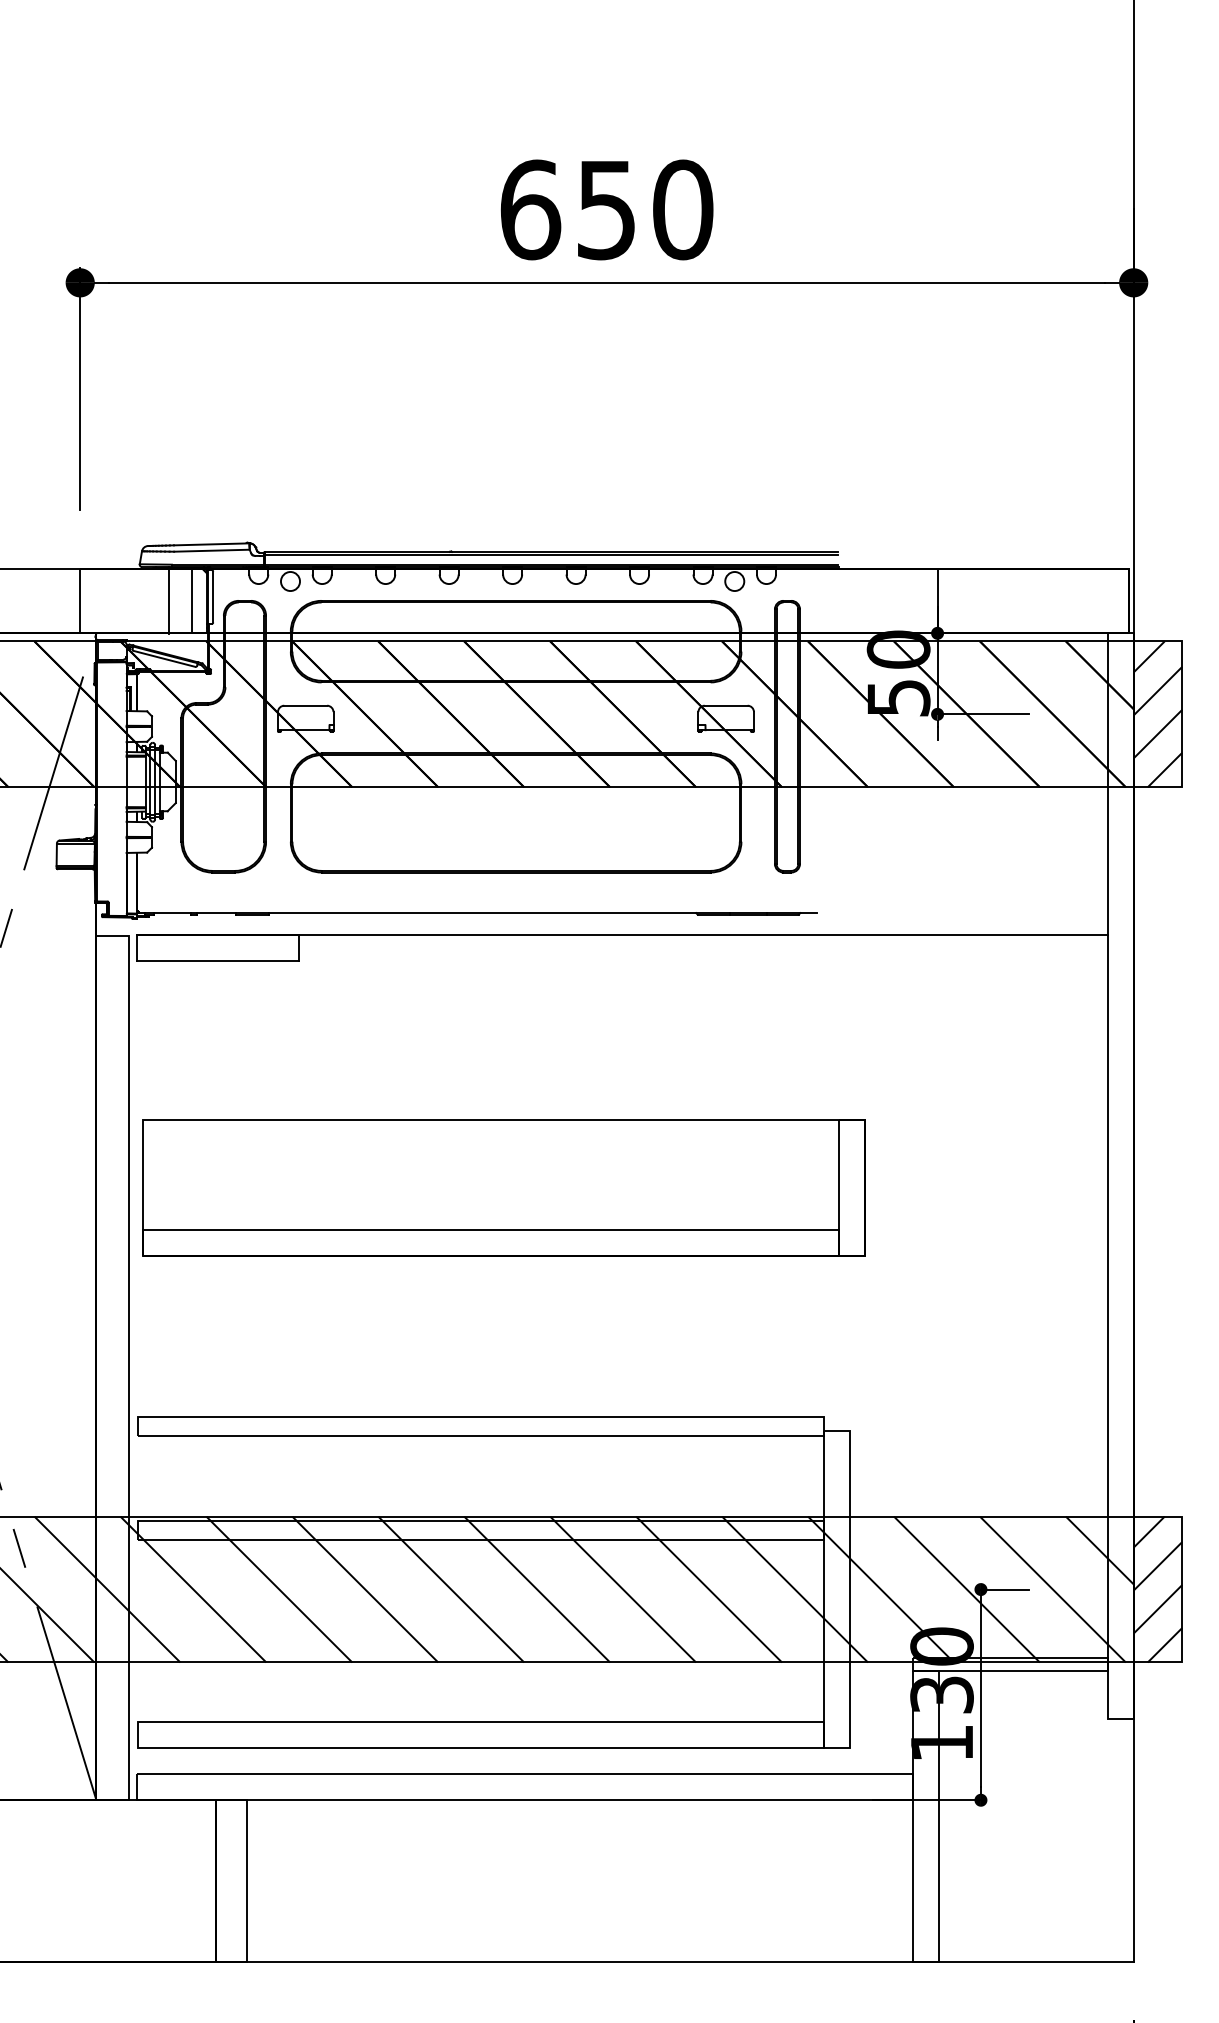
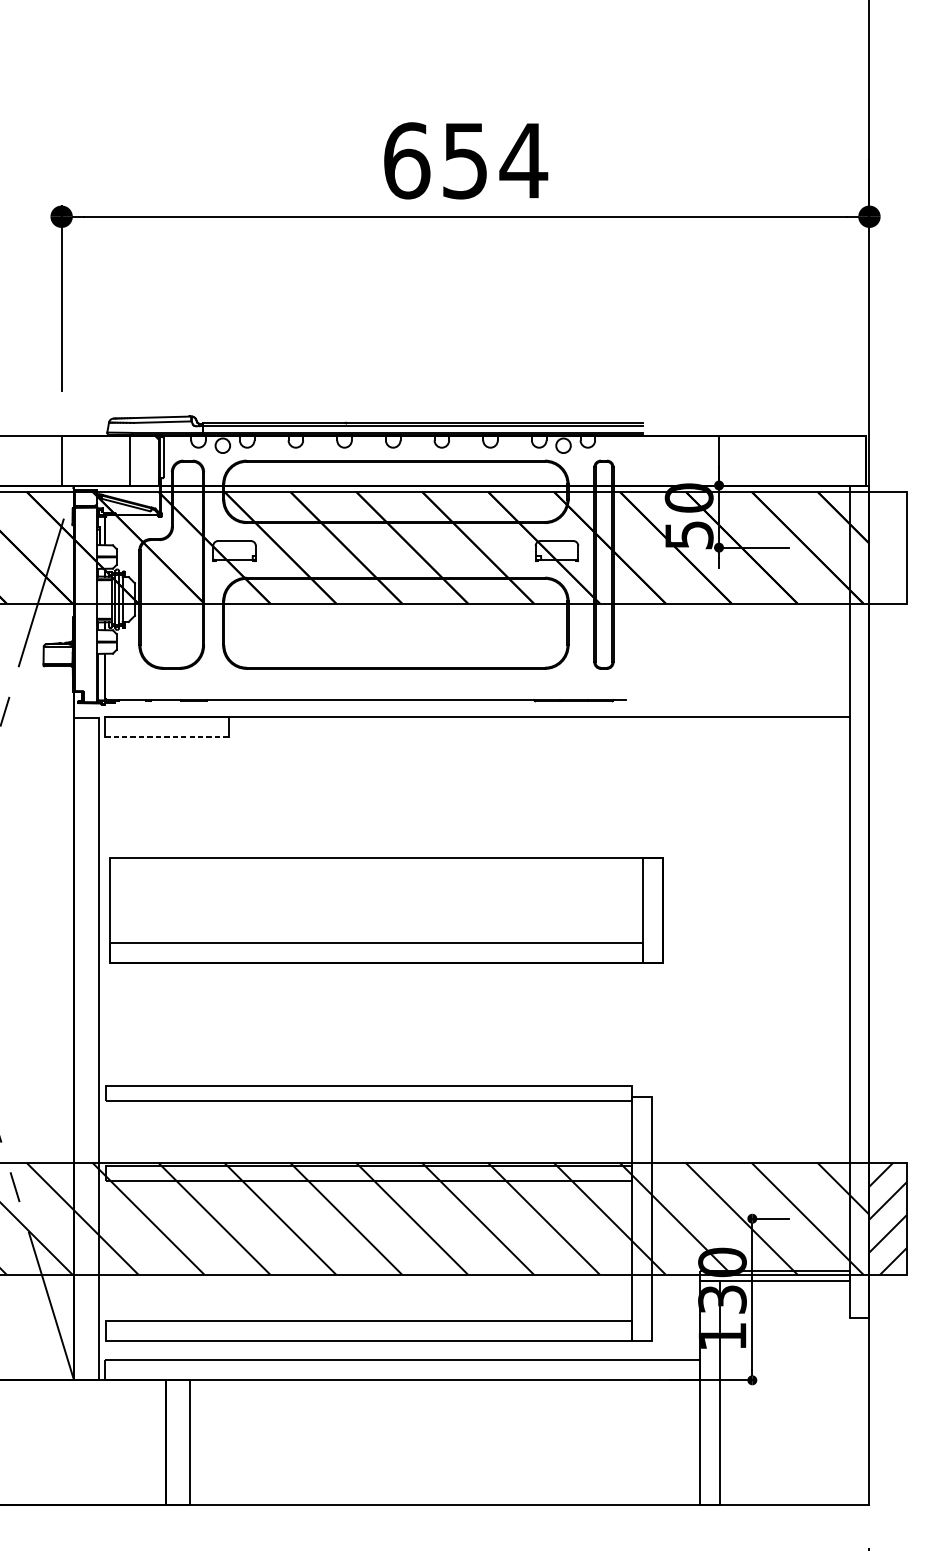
text: (682, 209) -> (523, 160), 650 -> 654
line: (192, 600) -> (147, 460), removed
hatch: (1157, 714) -> (887, 547), removed
line: (218, 960) -> (167, 736), solid -> dashed

